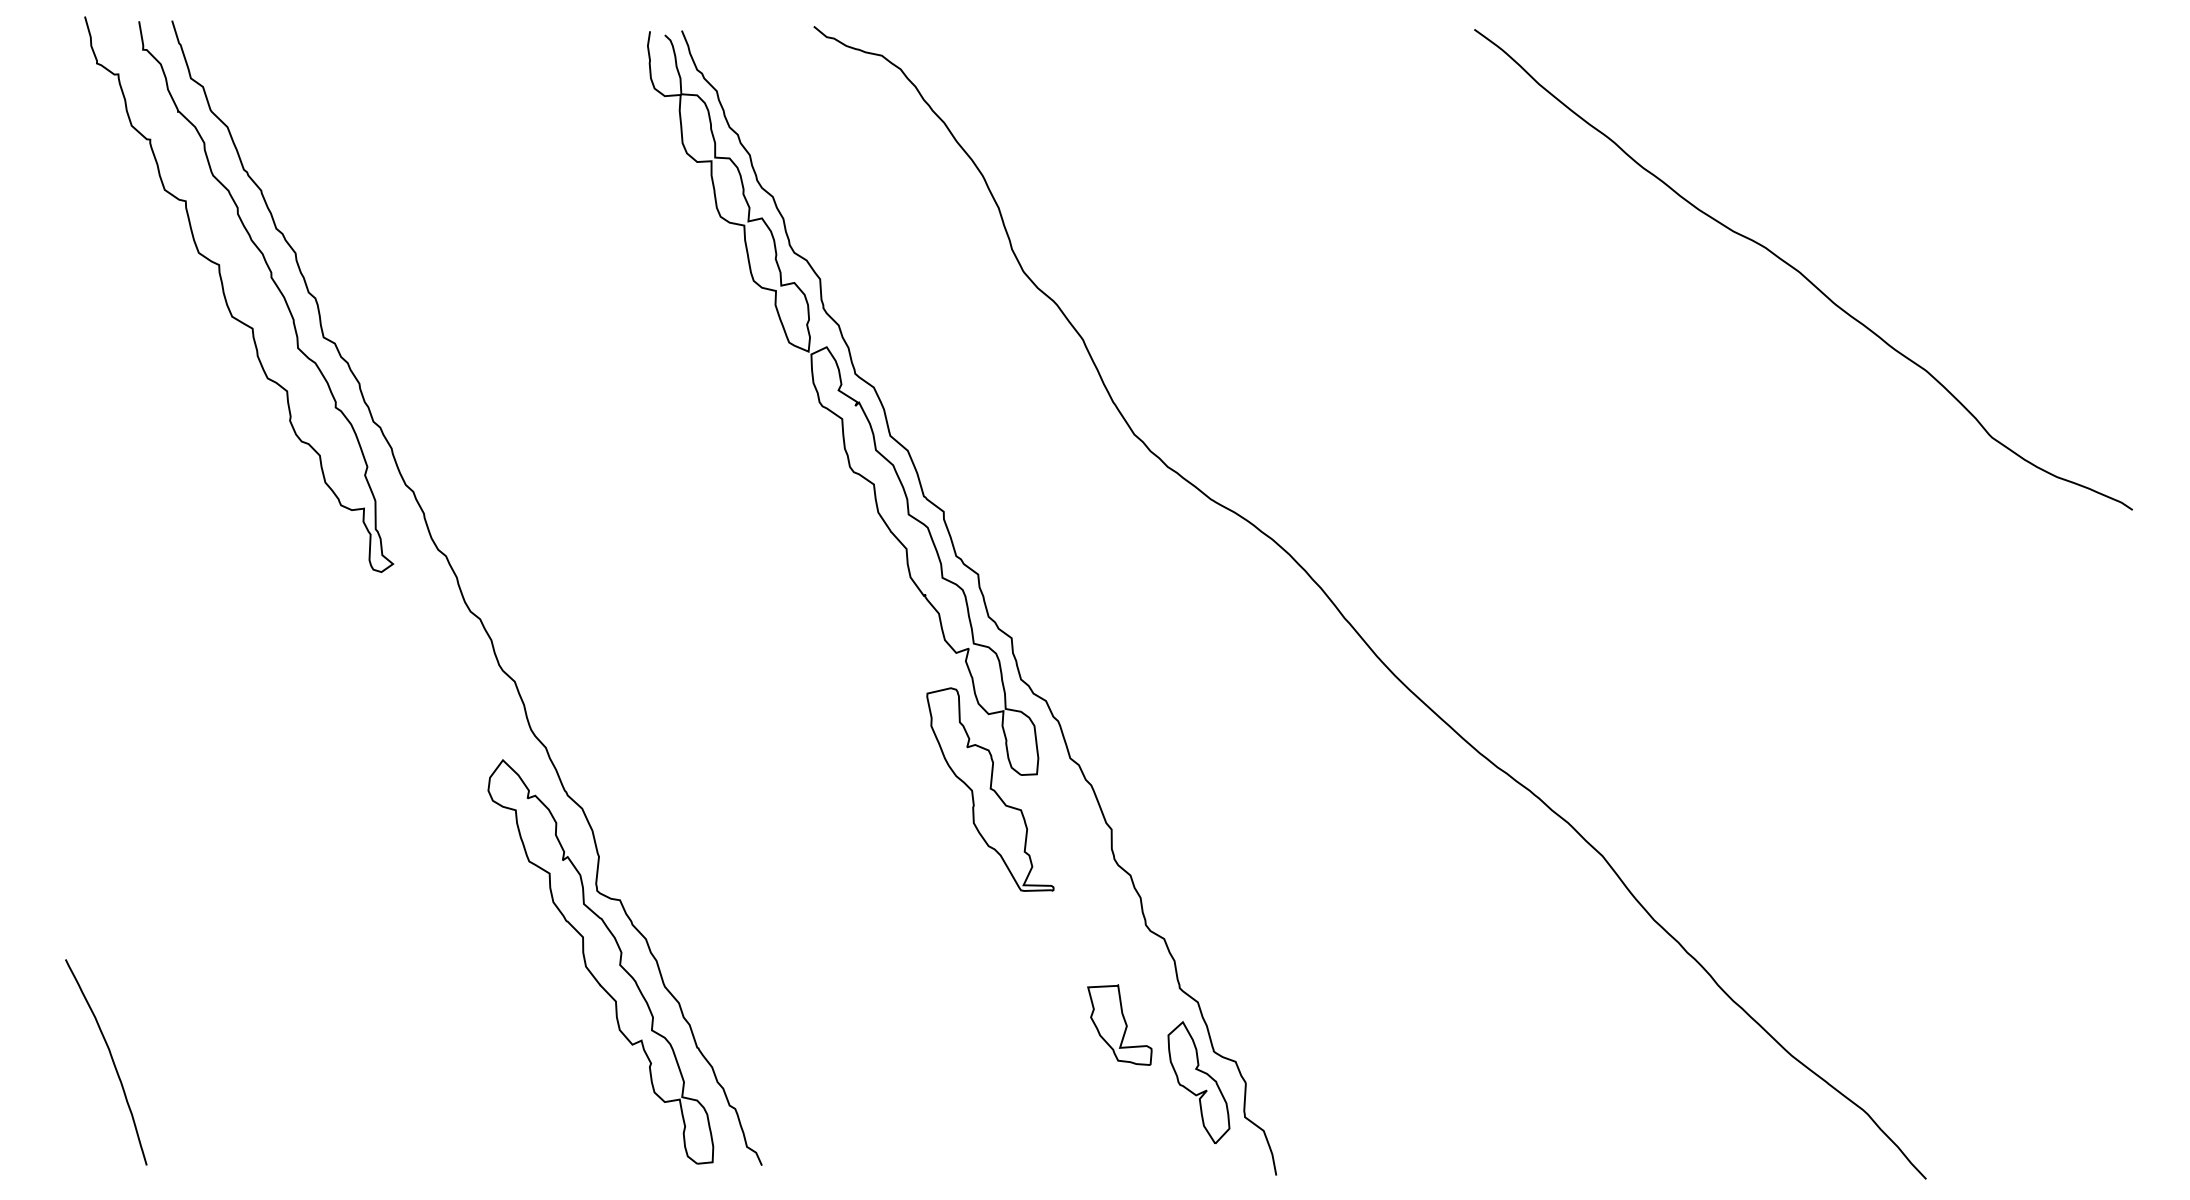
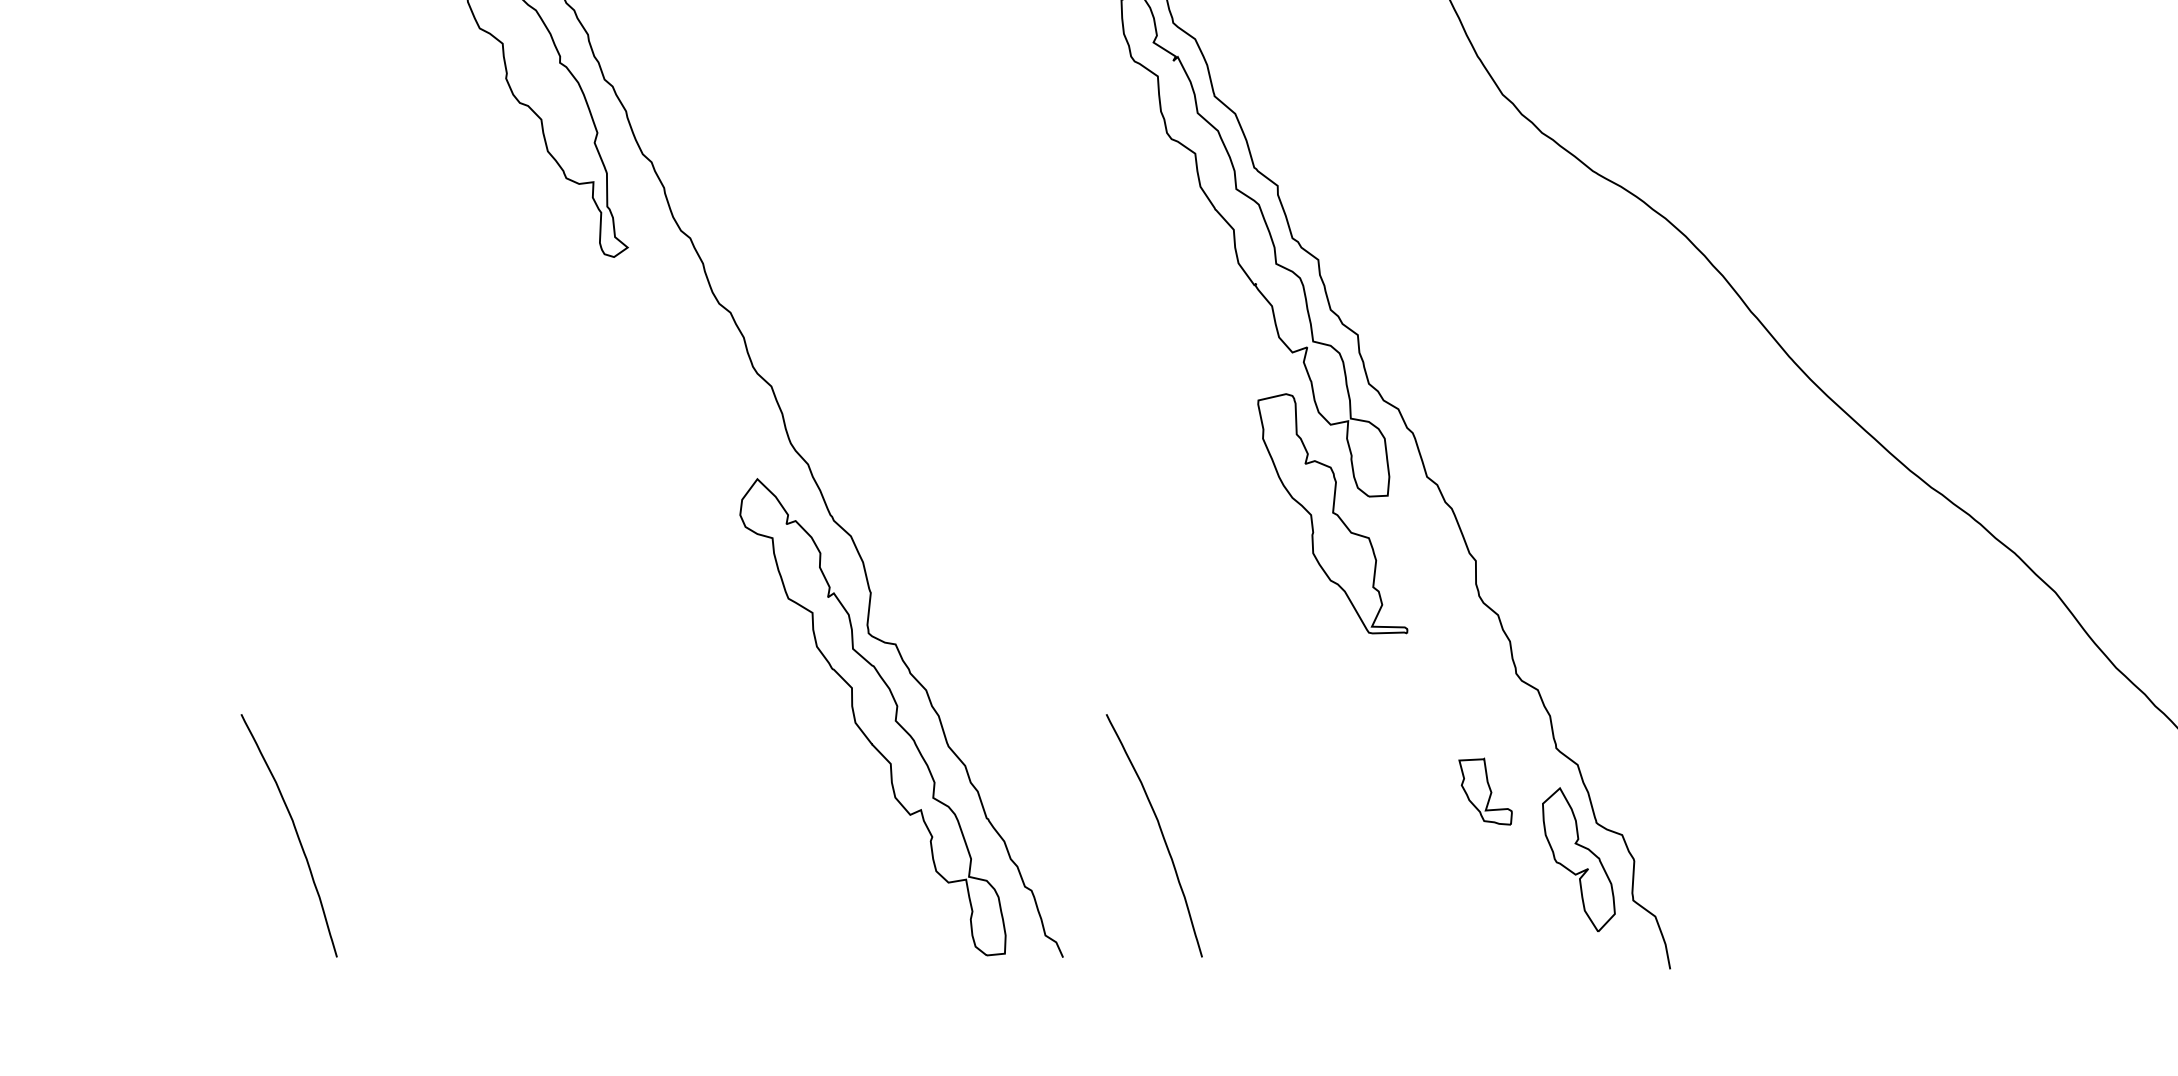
part: (1119, 1024) -> (1485, 791), size x0.7
curve: (844, 1059) -> (1160, 832), added

